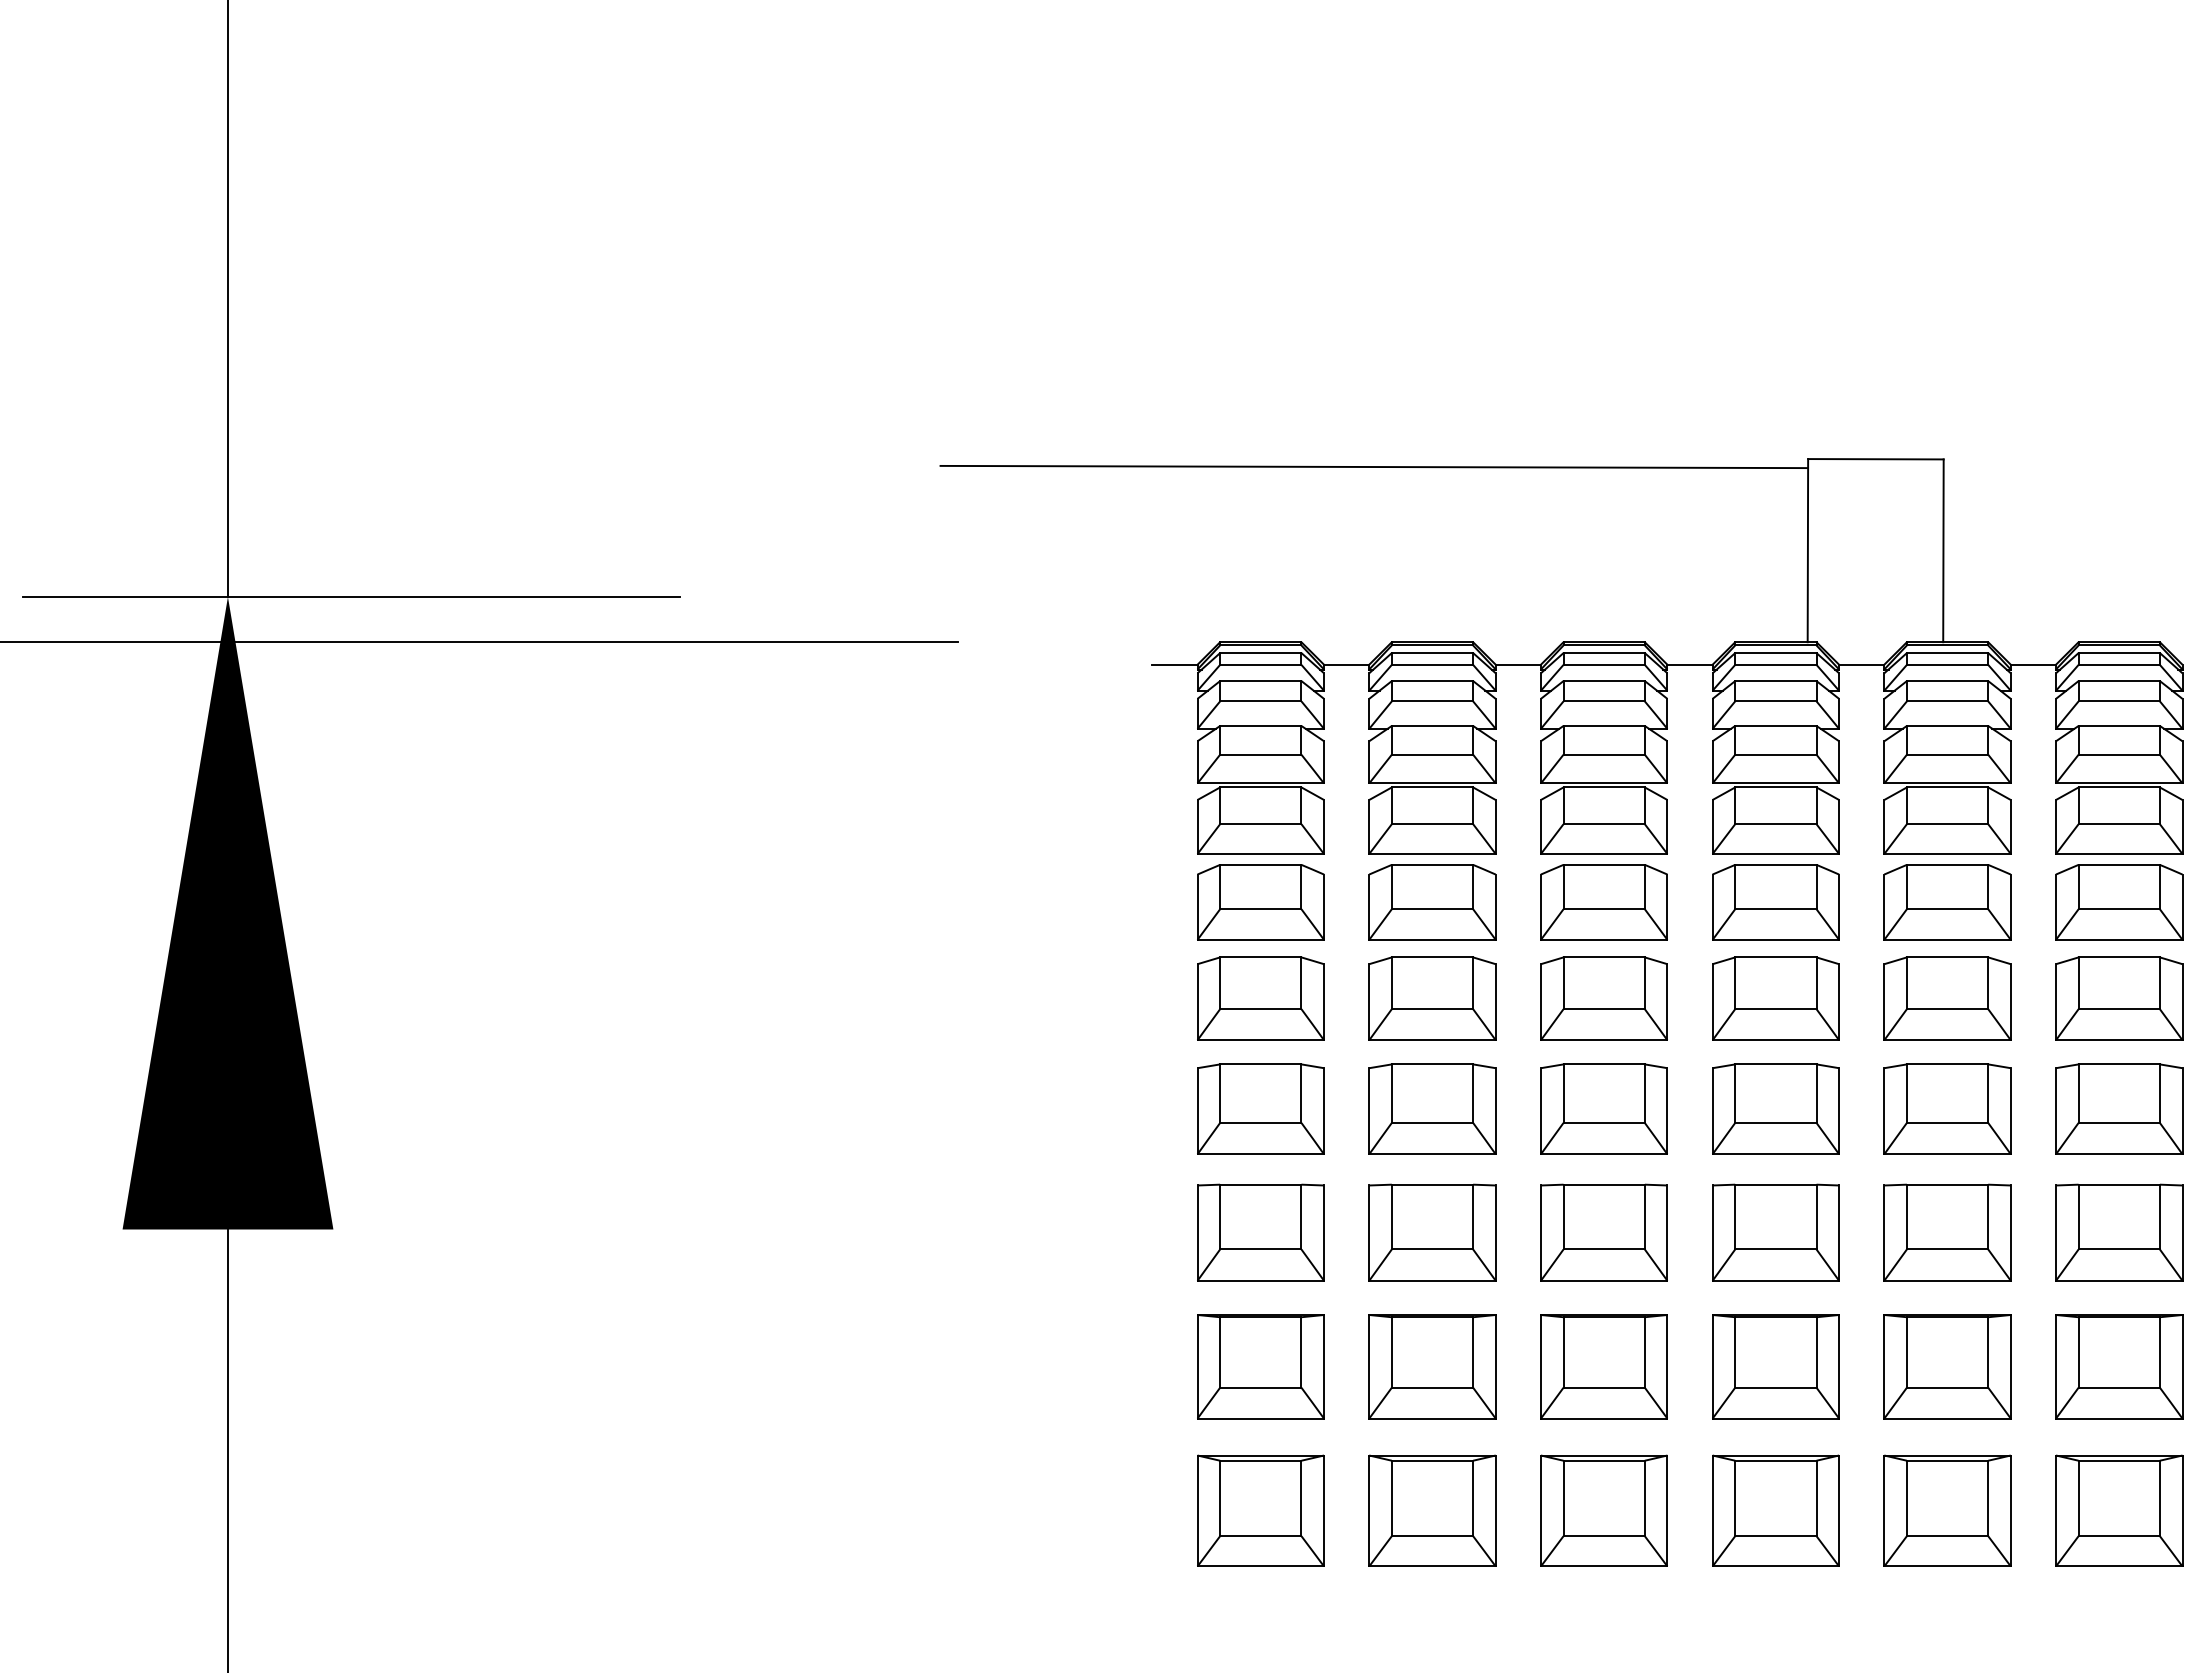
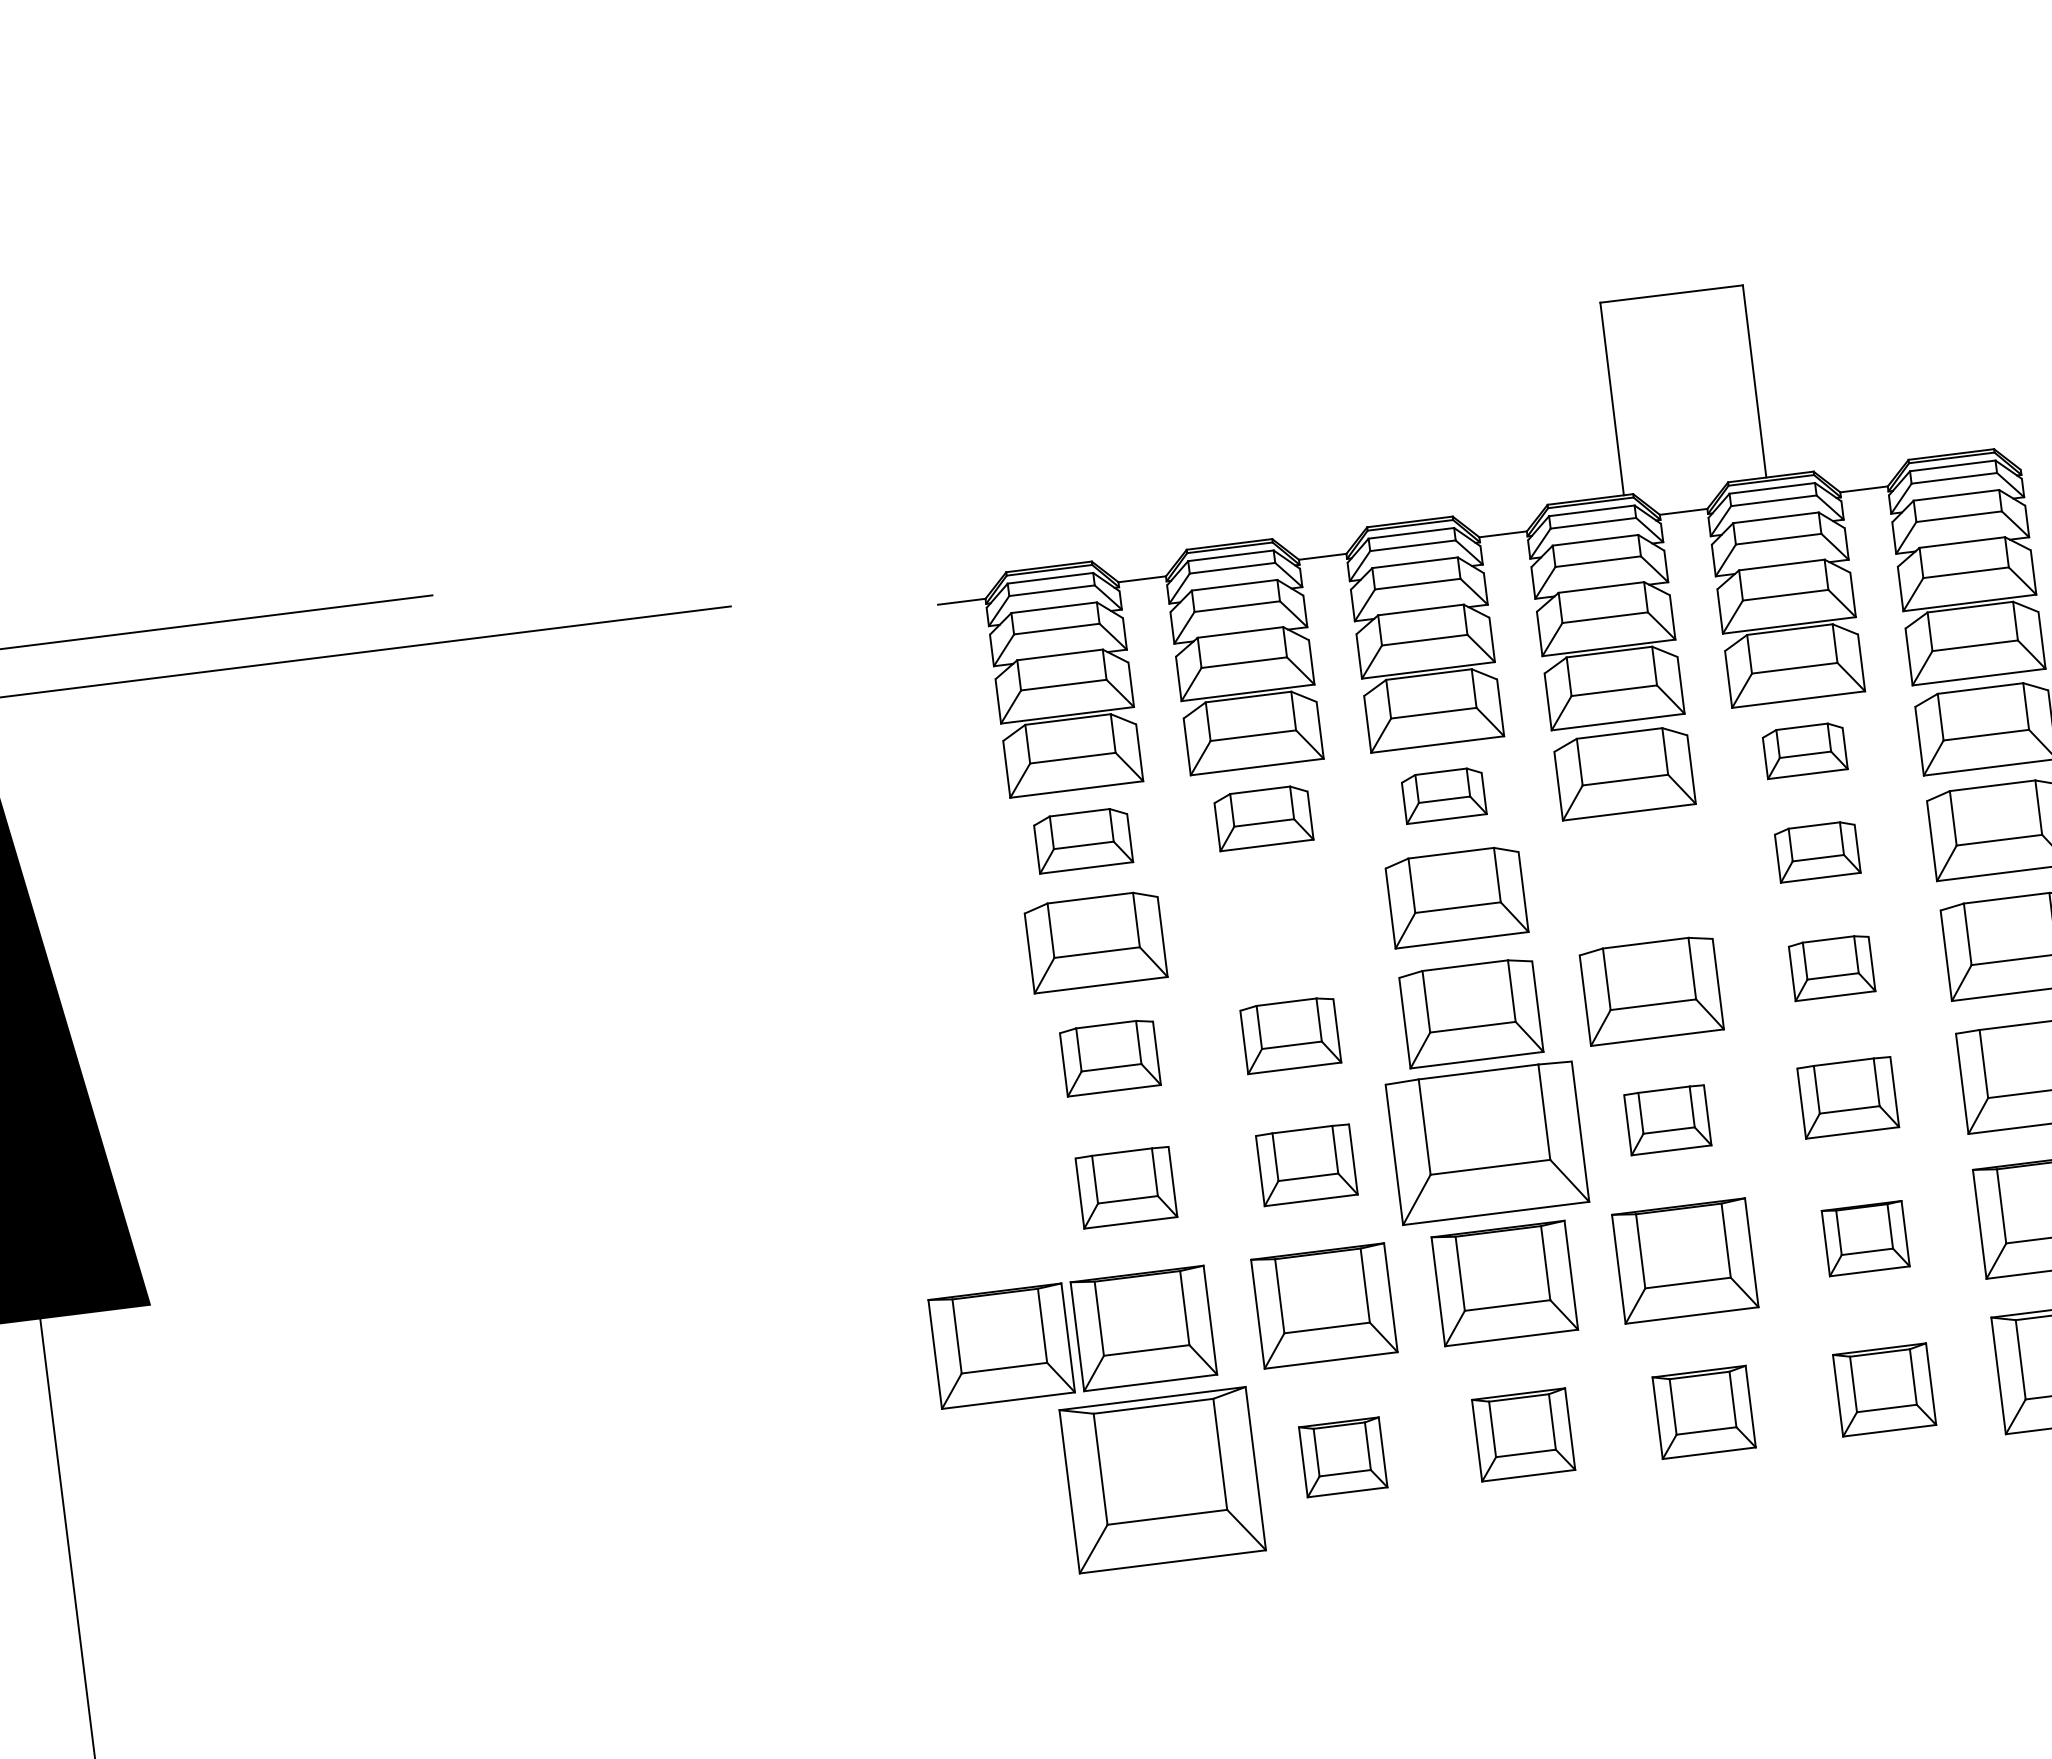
line: (1374, 466) -> (1145, 367), removed
part: (1260, 902) -> (1082, 840), size x0.7
part: (1432, 902) -> (1263, 817), size x0.7
part: (1603, 902) -> (1443, 795), size x0.6
part: (1947, 902) -> (1804, 750), size x0.6
part: (1432, 998) -> (1276, 918), removed
part: (1775, 998) -> (1636, 873), removed
part: (1947, 998) -> (1817, 851), size x0.6
part: (1260, 1108) -> (1109, 1057), size x0.7
part: (1432, 1108) -> (1290, 1034), size x0.7
part: (1947, 1108) -> (1831, 967), size x0.6
part: (1260, 1232) -> (1126, 1187), size x0.7
part: (1432, 1232) -> (1306, 1164), size x0.7
part: (1603, 1232) -> (1486, 1142), size x1.4
part: (1775, 1232) -> (1667, 1119), size x0.6
part: (1947, 1232) -> (1848, 1097), size x0.7
part: (1125, 1366) -> (1001, 1345), added
part: (1947, 1366) -> (1865, 1238), size x0.6
part: (1260, 1510) -> (1162, 1479), size x1.4
part: (1432, 1510) -> (1343, 1457), size x0.6
part: (1603, 1510) -> (1522, 1434), size x0.7
part: (1775, 1510) -> (1703, 1412), size x0.7
part: (1947, 1510) -> (1884, 1389), size x0.7

